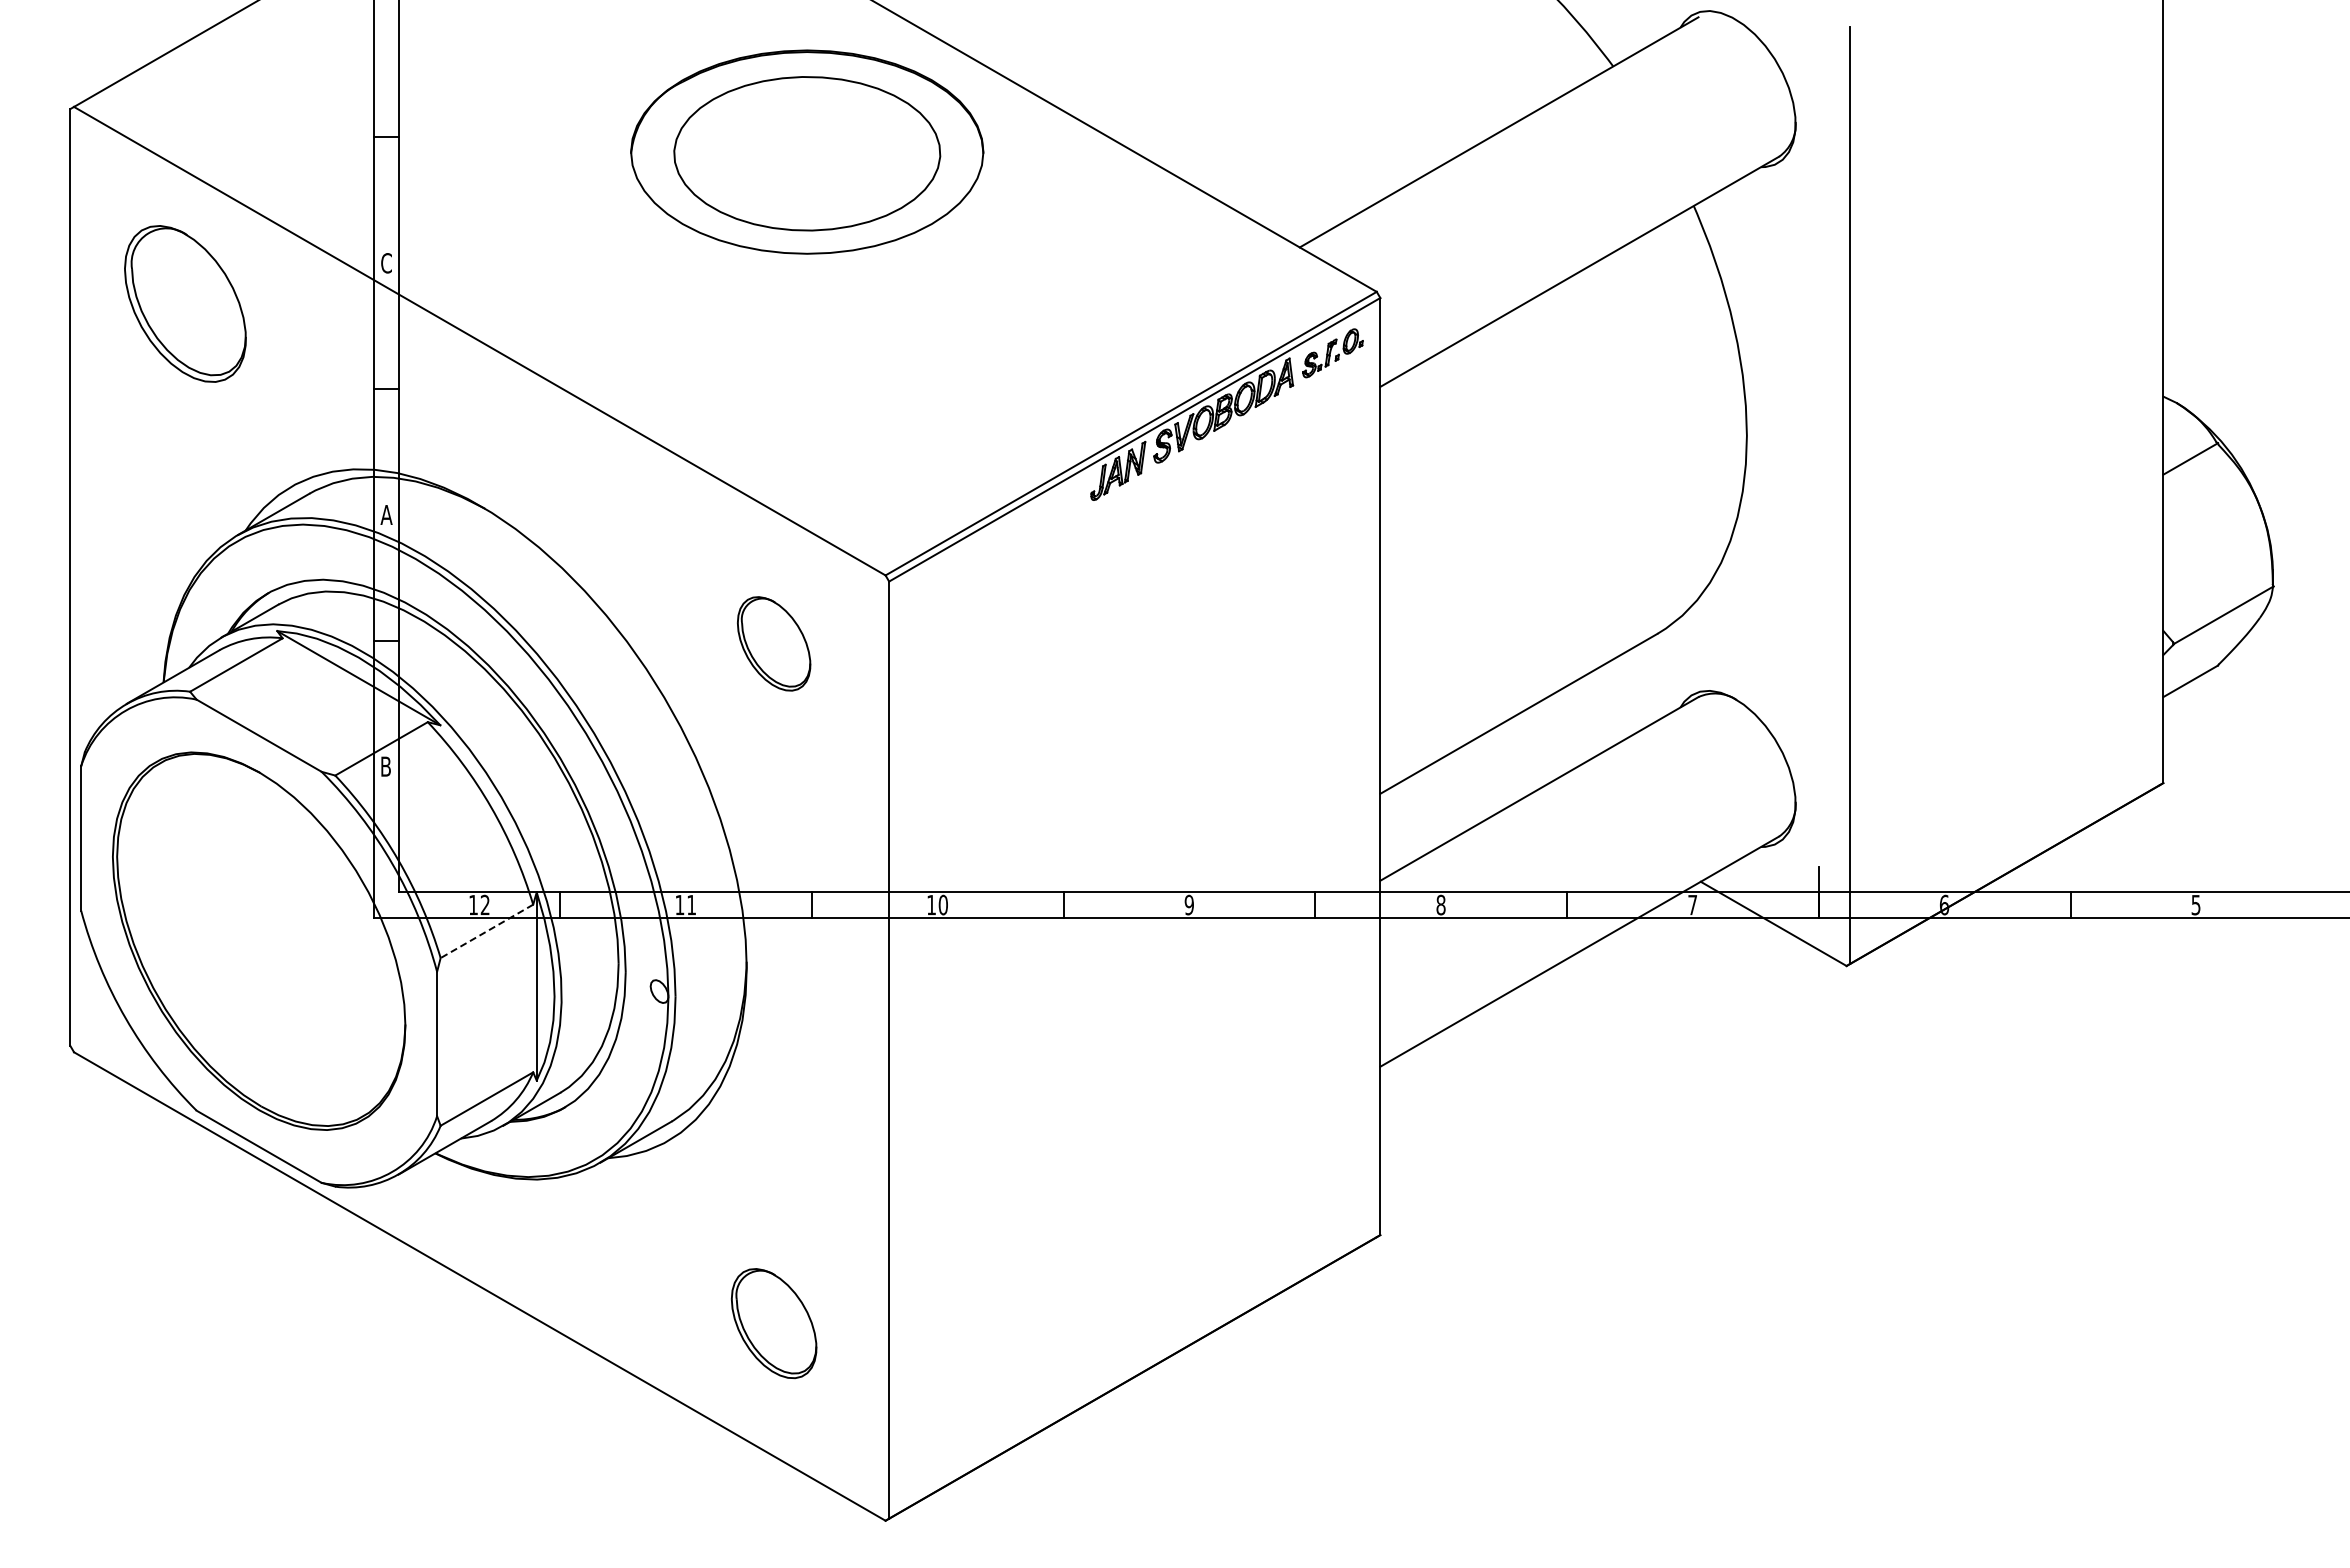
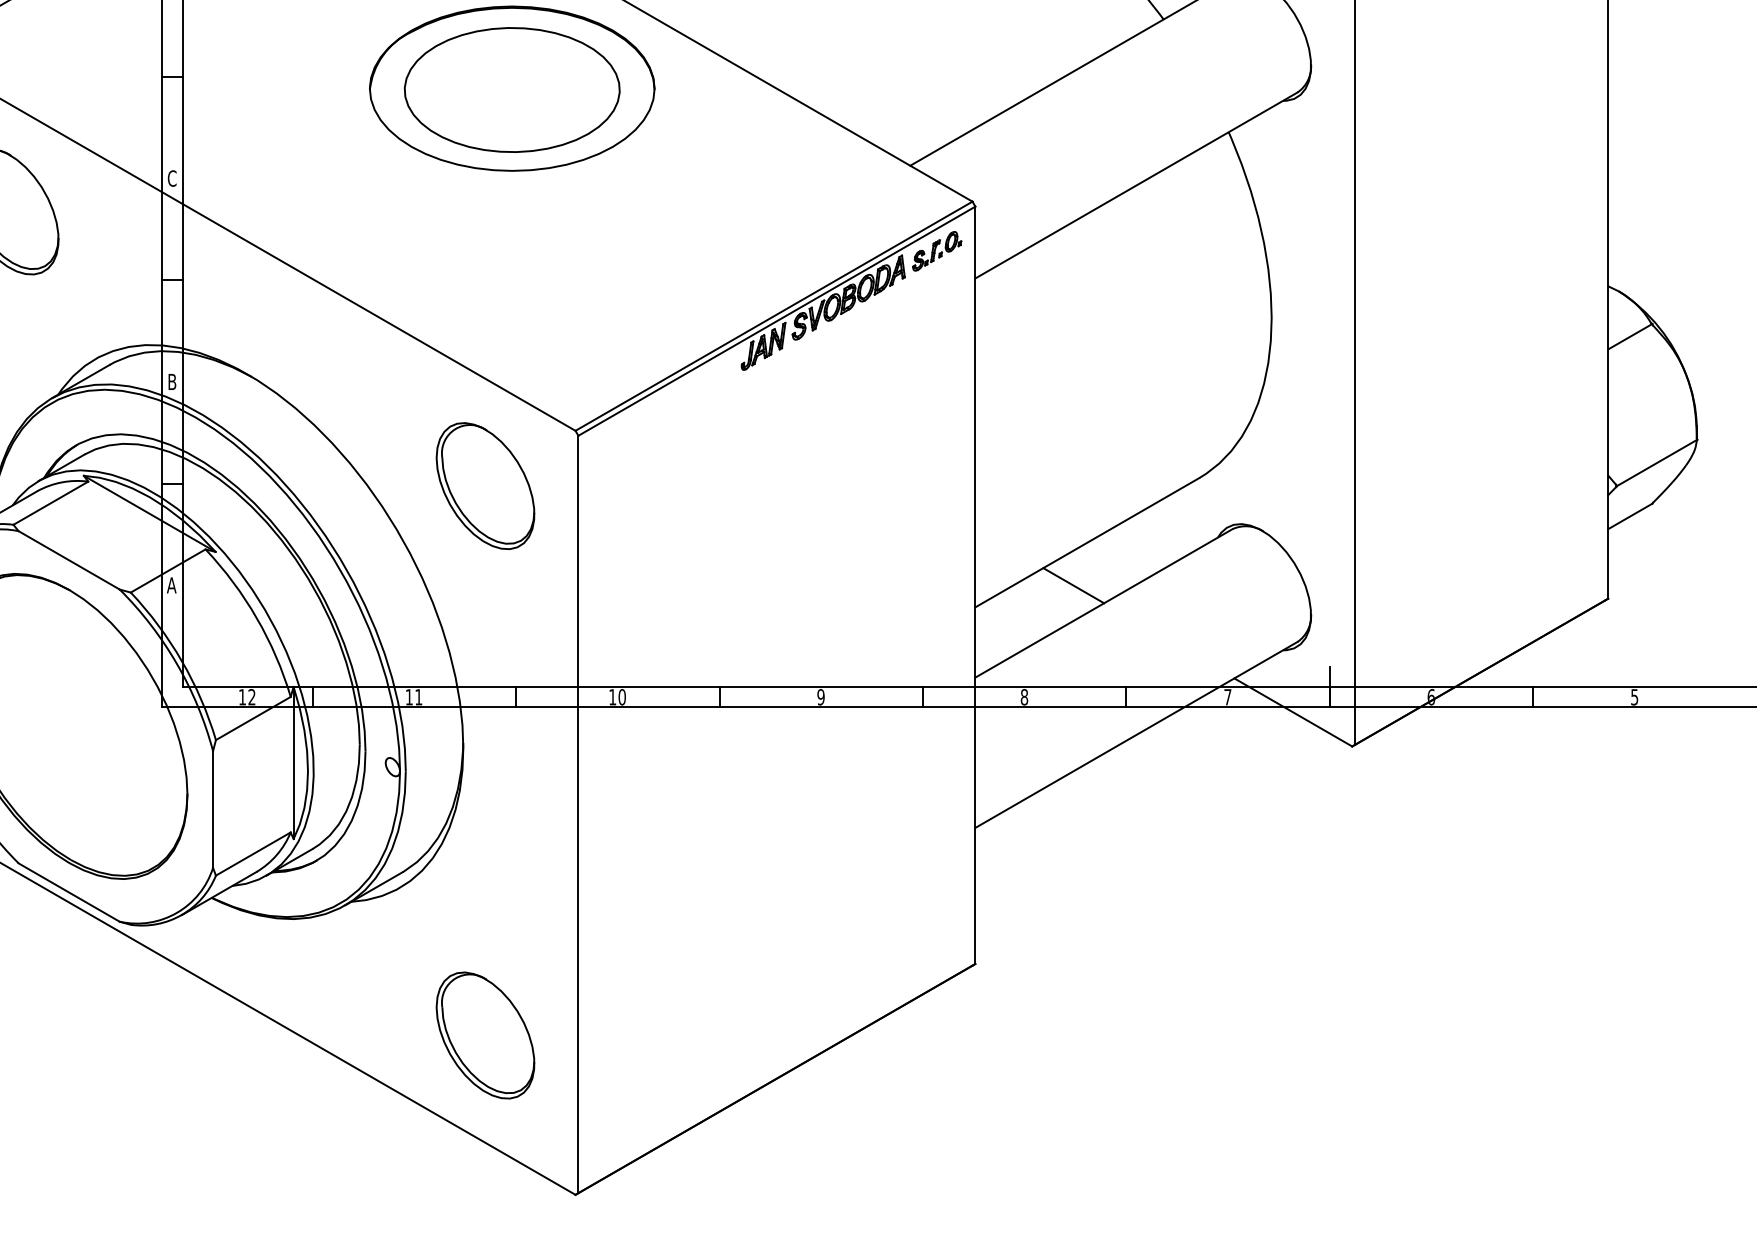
text: (386, 514) -> (172, 381), A -> B
part: (773, 643) -> (484, 485), size x1.67
text: (385, 766) -> (171, 585), B -> A
line: (1501, 766) -> (1073, 585), added
line: (486, 931) -> (253, 718), dashed -> solid
part: (773, 1323) -> (484, 1035), size x1.43

